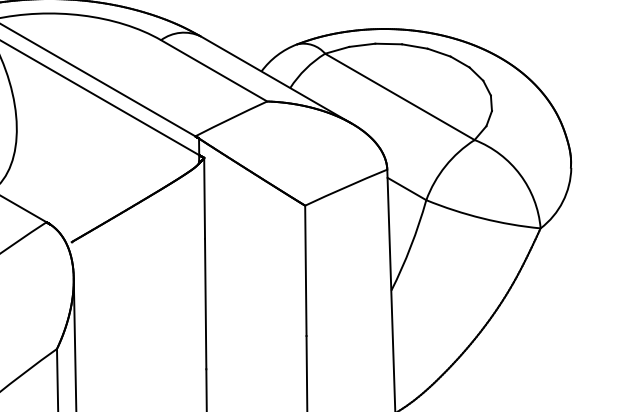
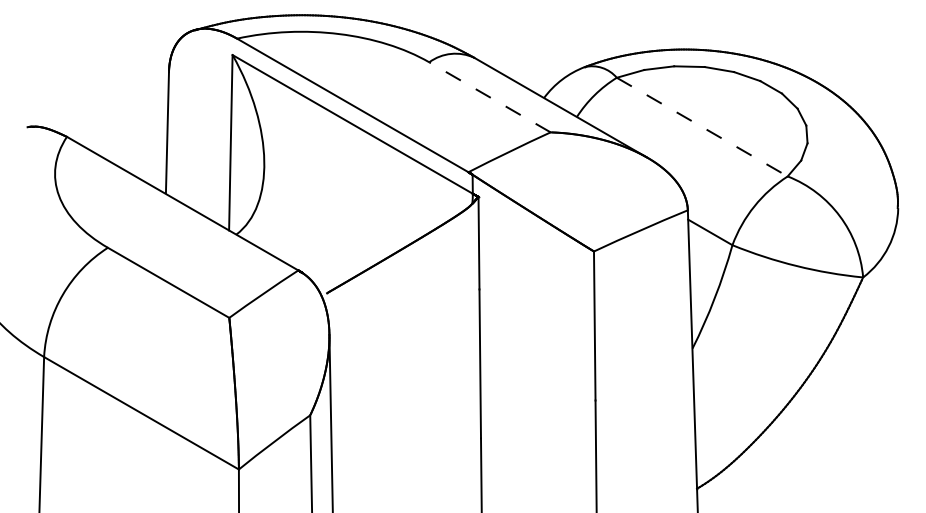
line: (213, 70) -> (489, 97), solid -> dashed
line: (400, 97) -> (702, 127), solid -> dashed

